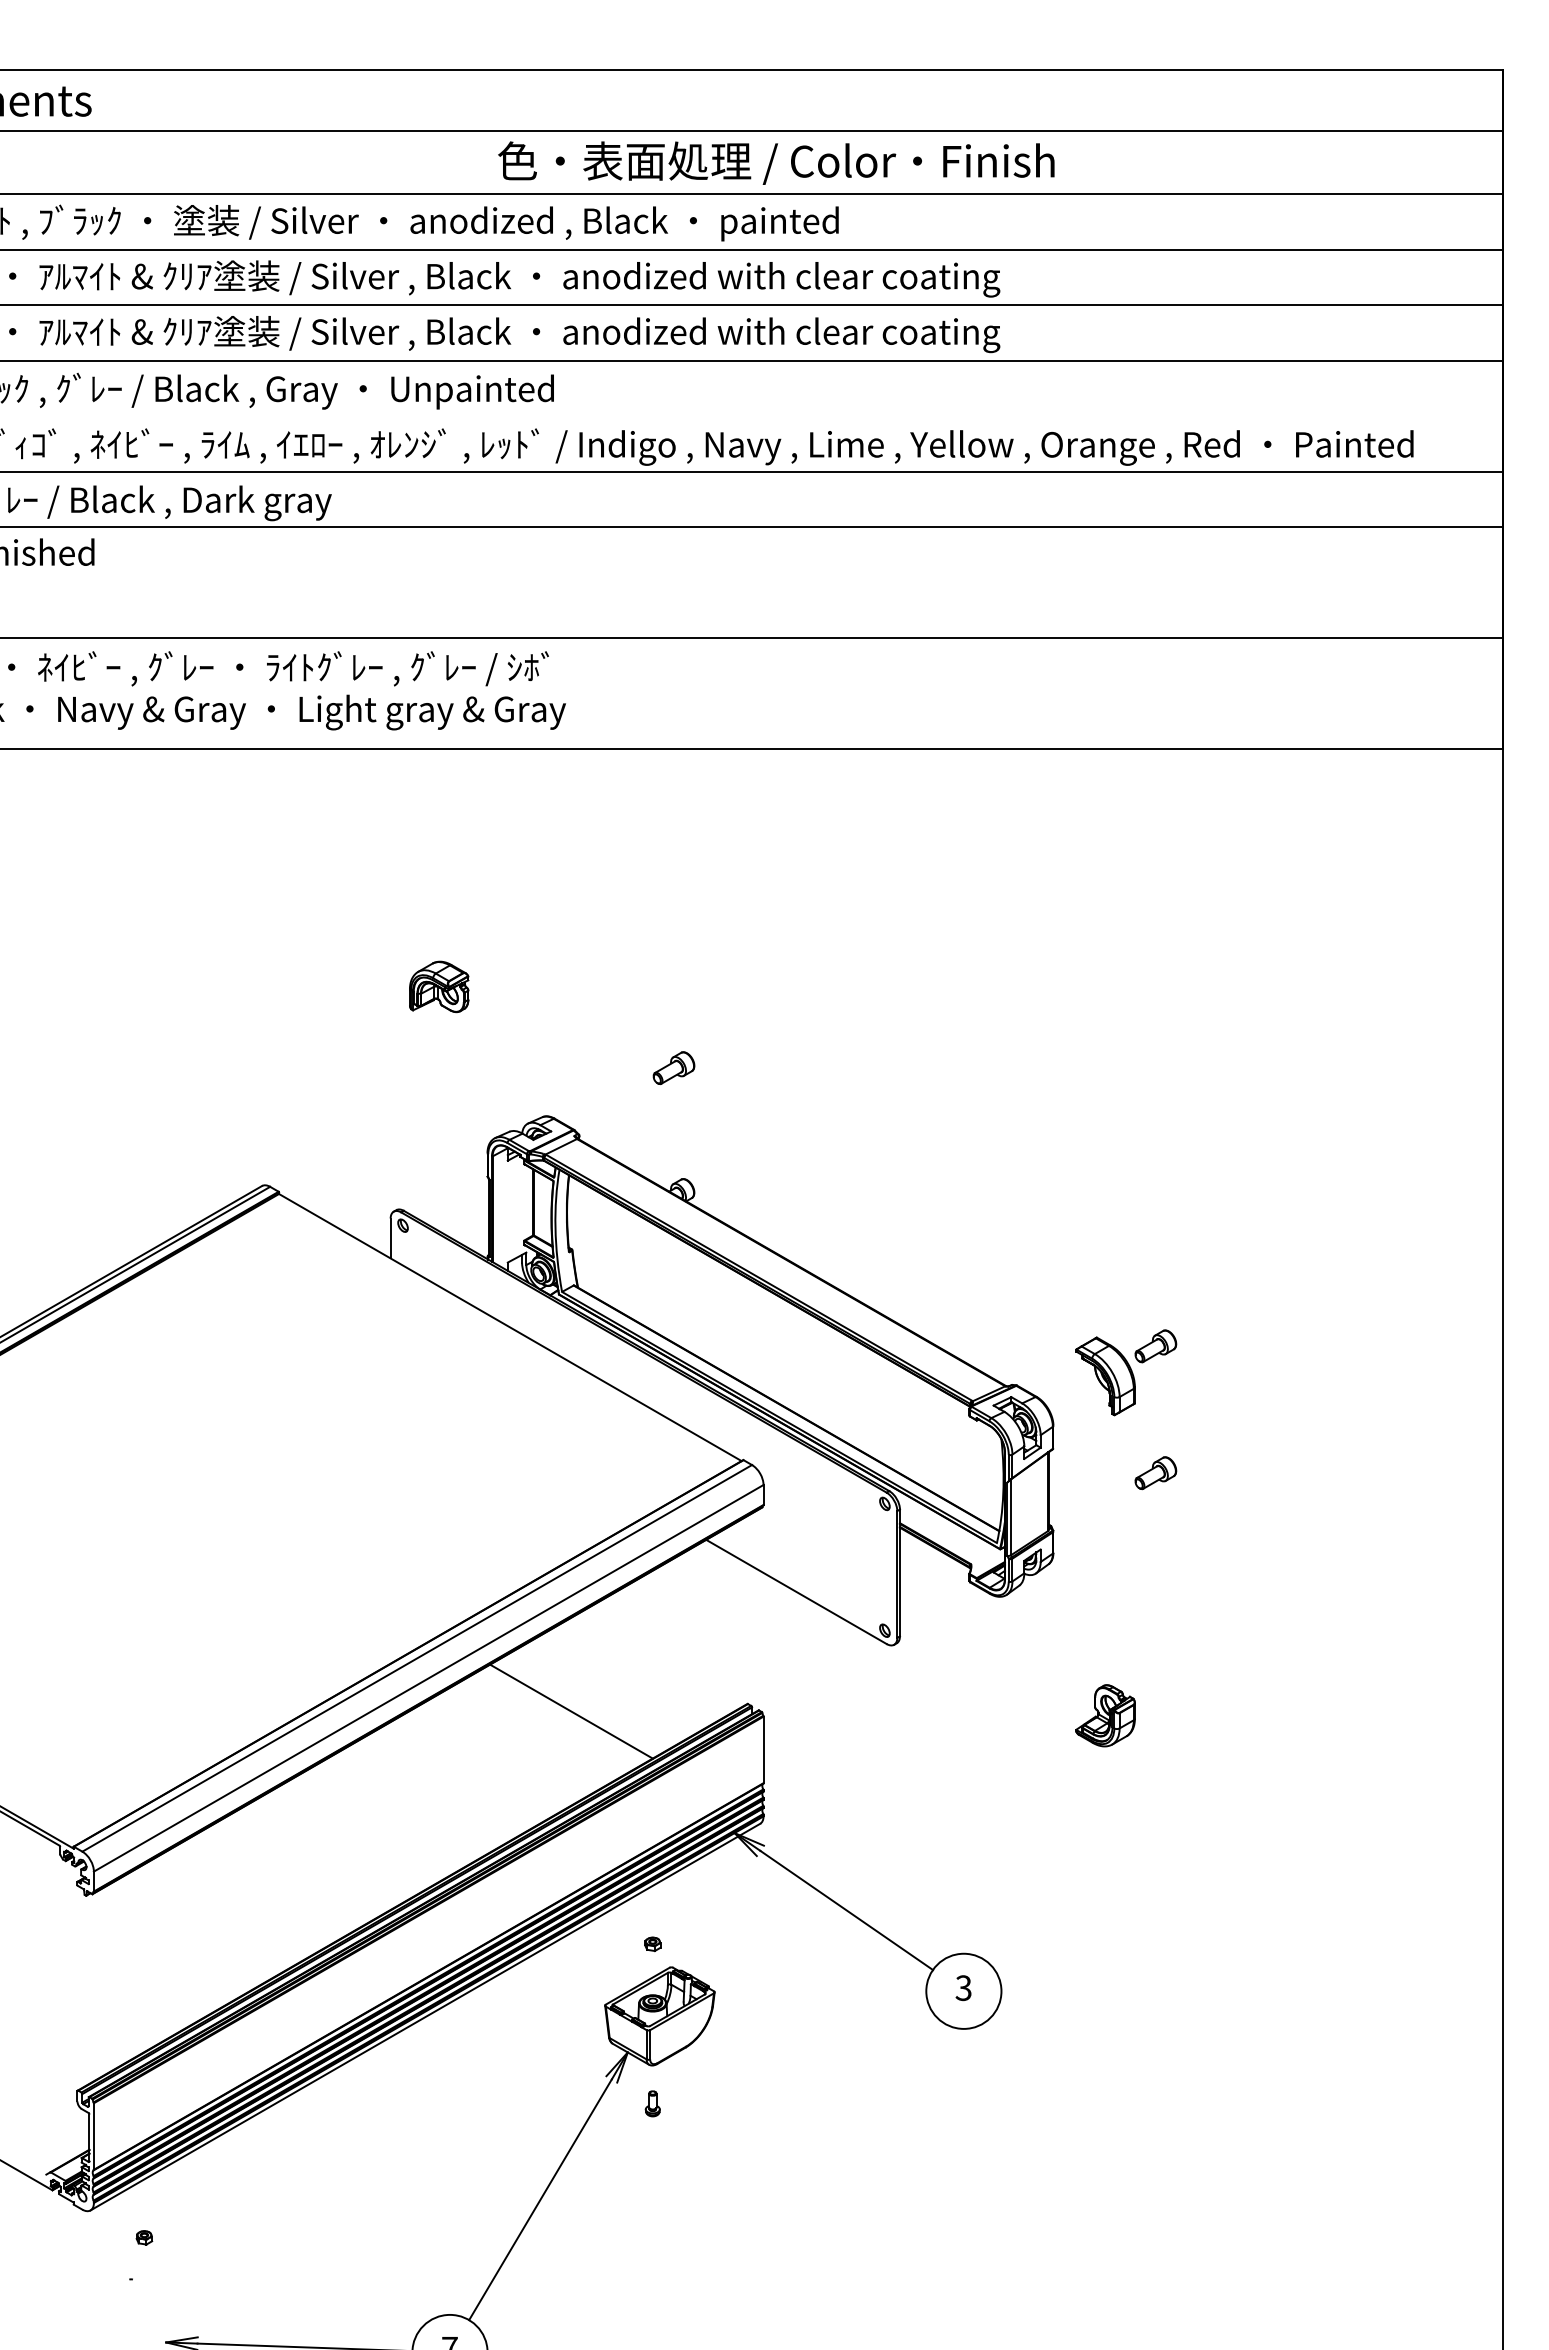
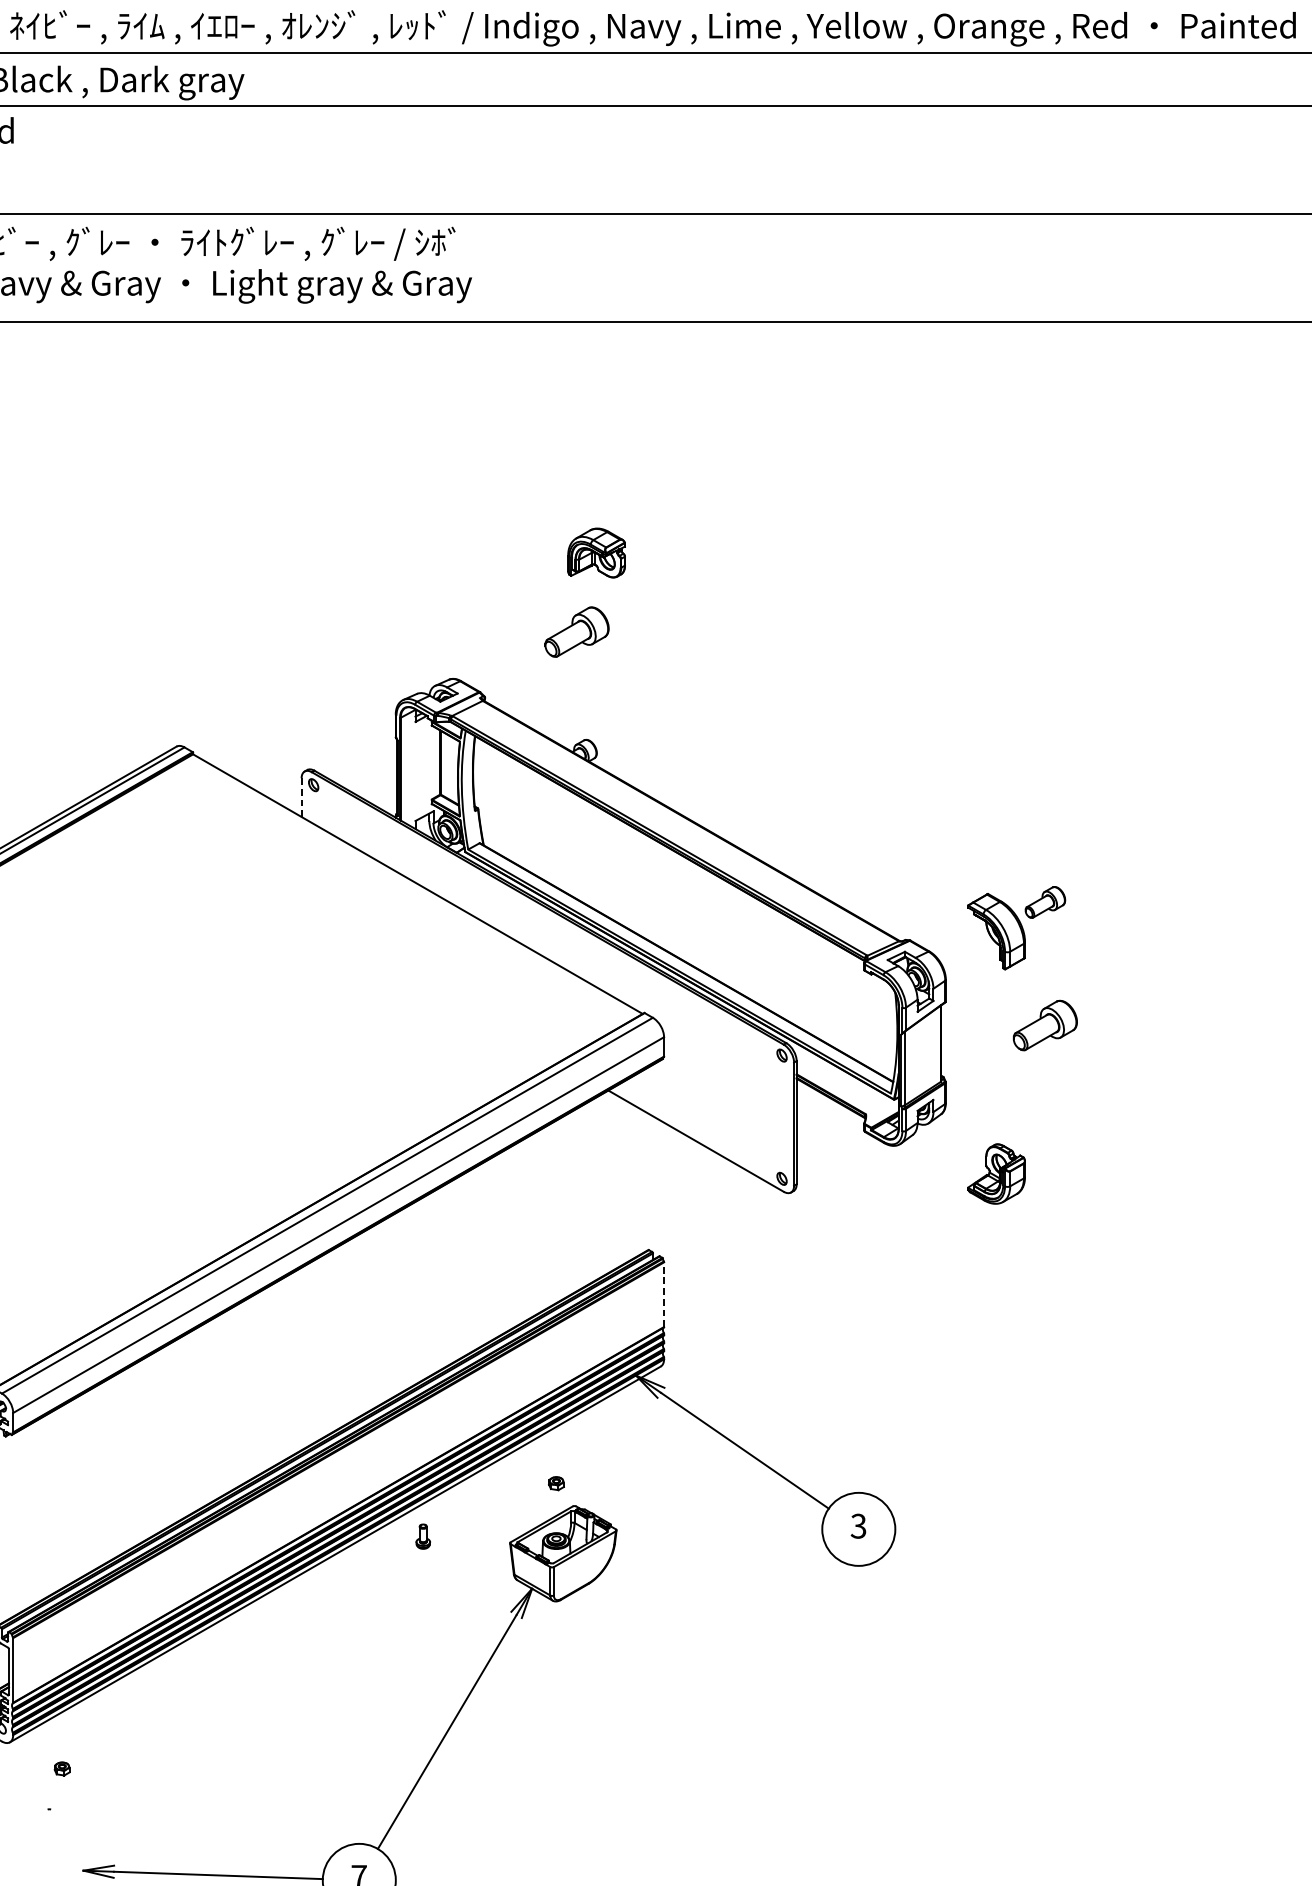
part: (439, 986) -> (596, 552), moved
part: (673, 1067) -> (576, 631), size x1.6
line: (390, 1238) -> (301, 797), solid -> dashed
part: (1155, 1473) -> (1045, 1026), size x1.6
line: (571, 1711) -> (477, 1257), removed
part: (1105, 1715) -> (996, 1173), moved
line: (763, 1749) -> (664, 1294), solid -> dashed
part: (652, 2103) -> (422, 1536), moved

